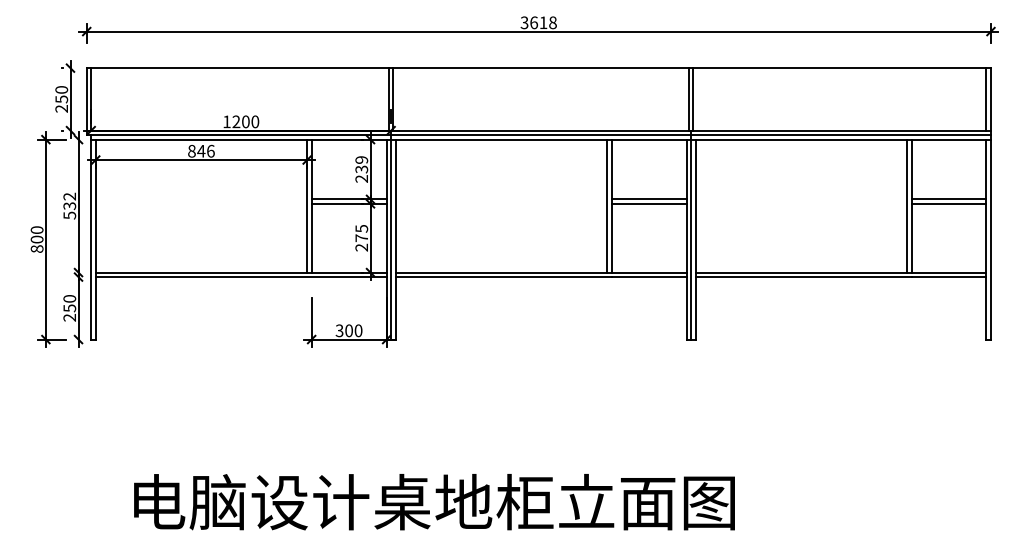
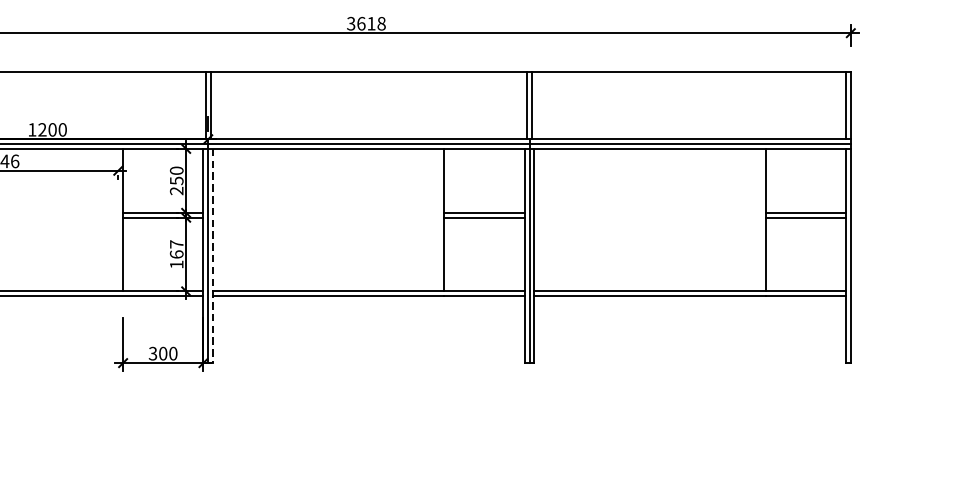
text: (361, 164) -> (176, 175), 239 -> 250
line: (307, 205) -> (118, 219), removed
line: (607, 205) -> (440, 219), removed
line: (906, 205) -> (760, 219), removed
text: (361, 237) -> (176, 253), 275 -> 167
line: (395, 239) -> (212, 255), solid -> dashed

